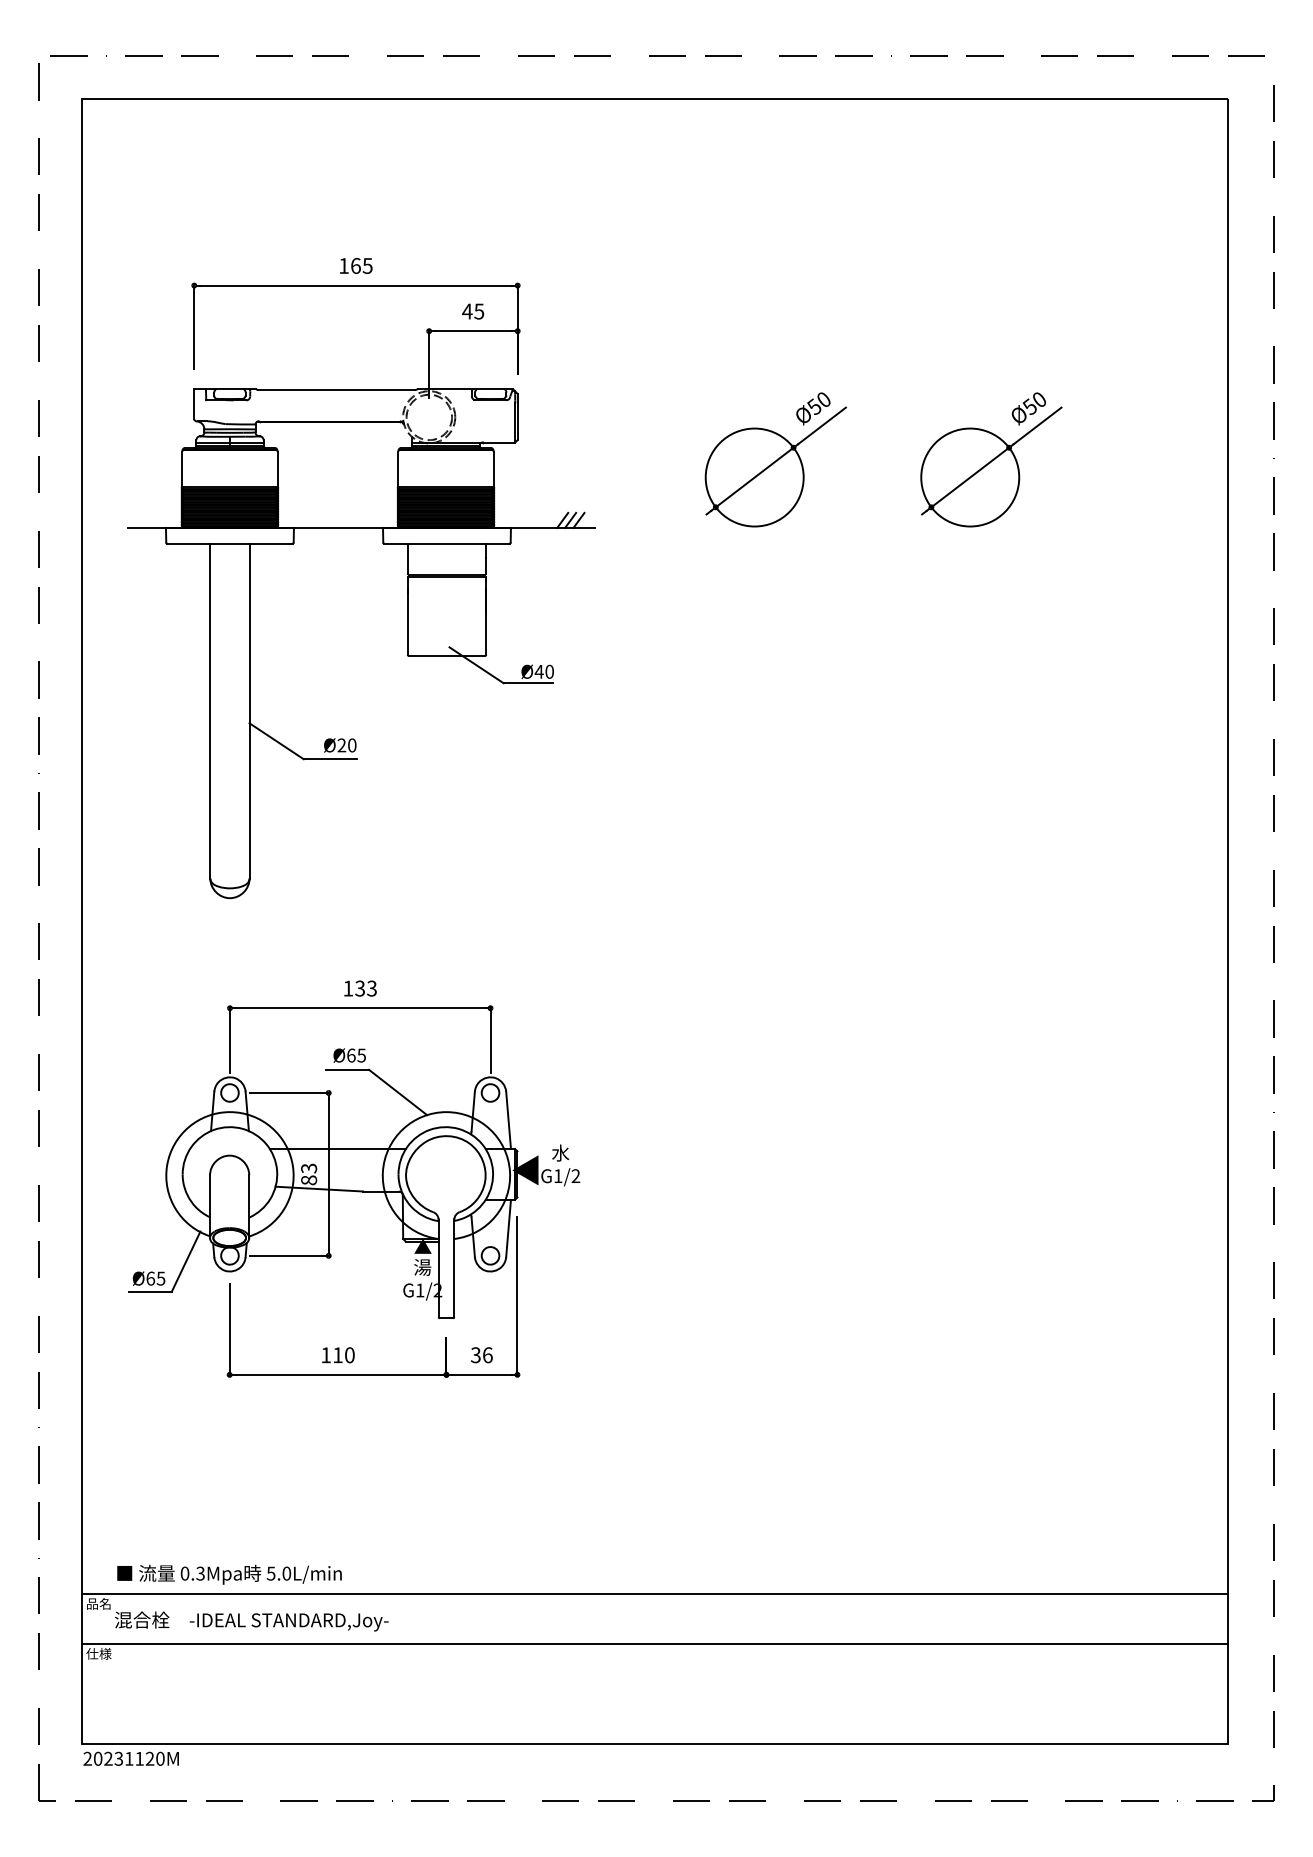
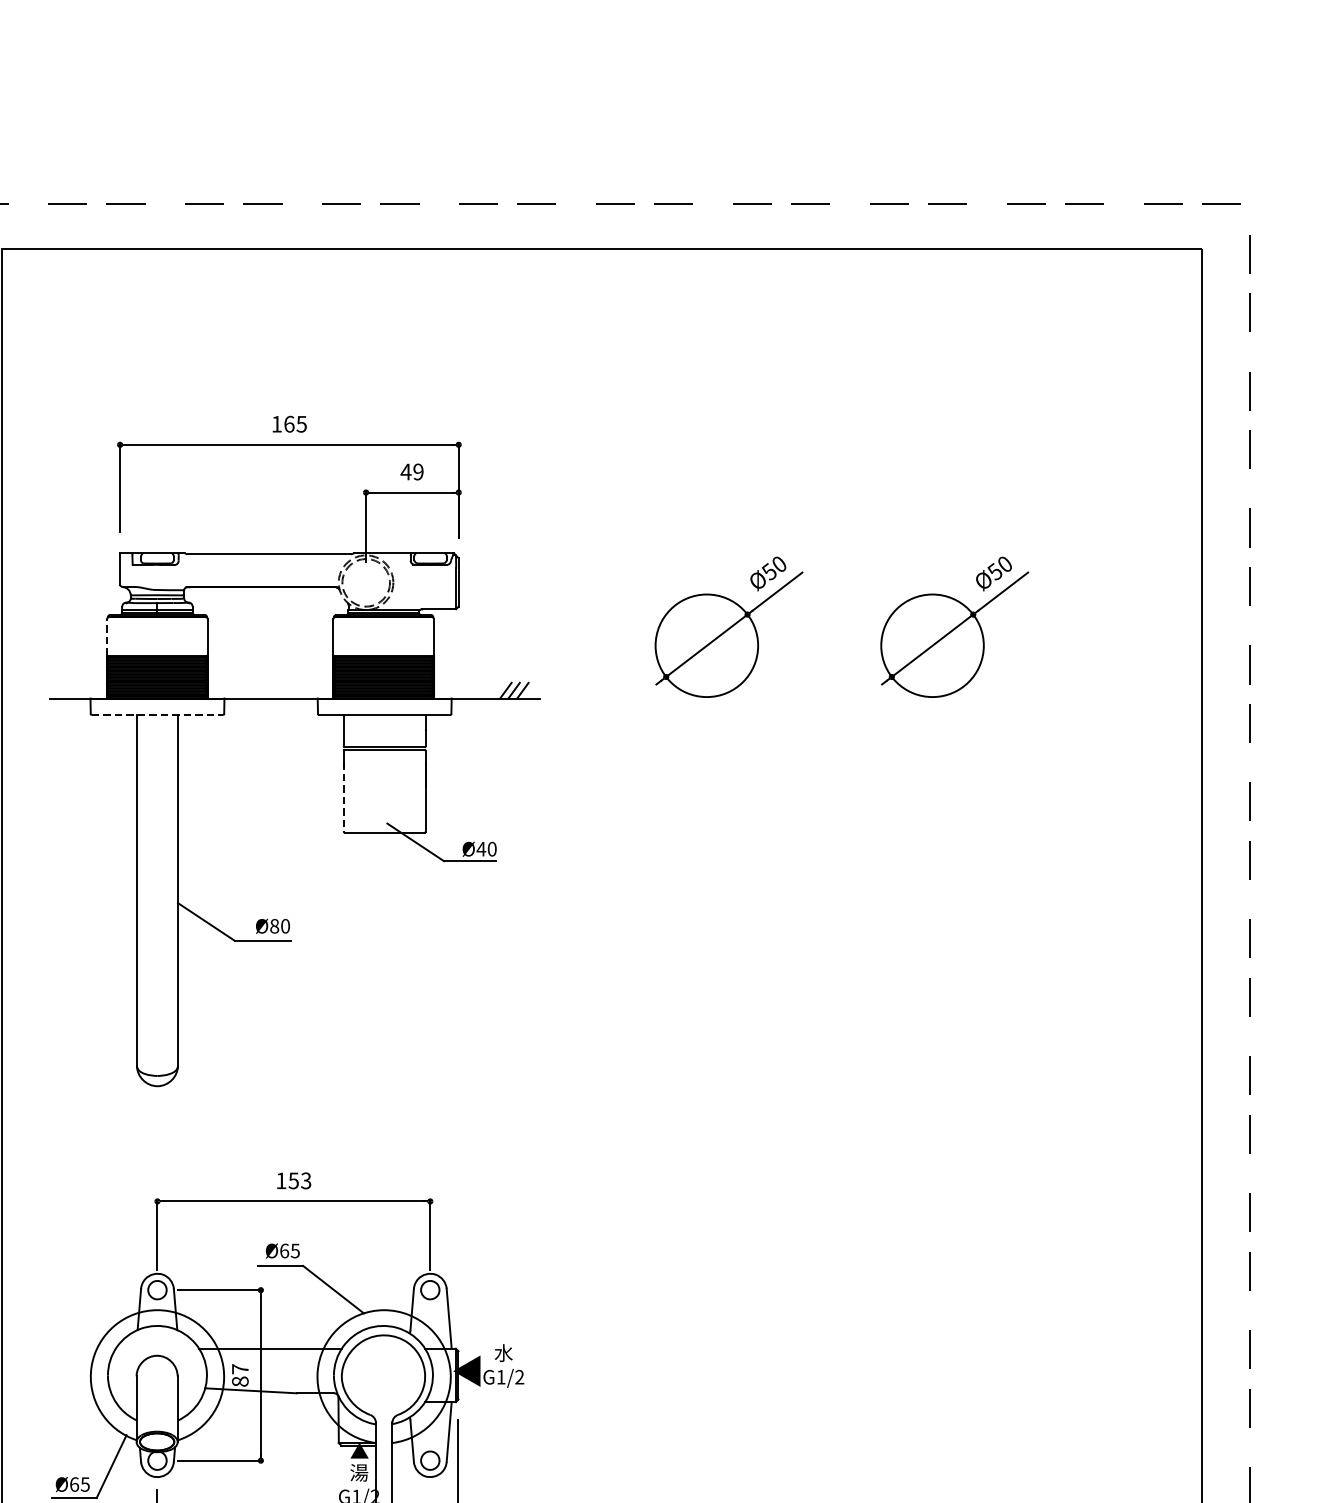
text: (479, 311) -> (418, 471), 45 -> 49
line: (181, 469) -> (106, 637), solid -> dashed
line: (229, 543) -> (156, 714), solid -> dashed
line: (407, 622) -> (343, 797), solid -> dashed
text: (341, 745) -> (274, 926), Ø20 -> Ø80
text: (359, 988) -> (293, 1180), 133 -> 153
text: (309, 1168) -> (240, 1369), 83 -> 87

